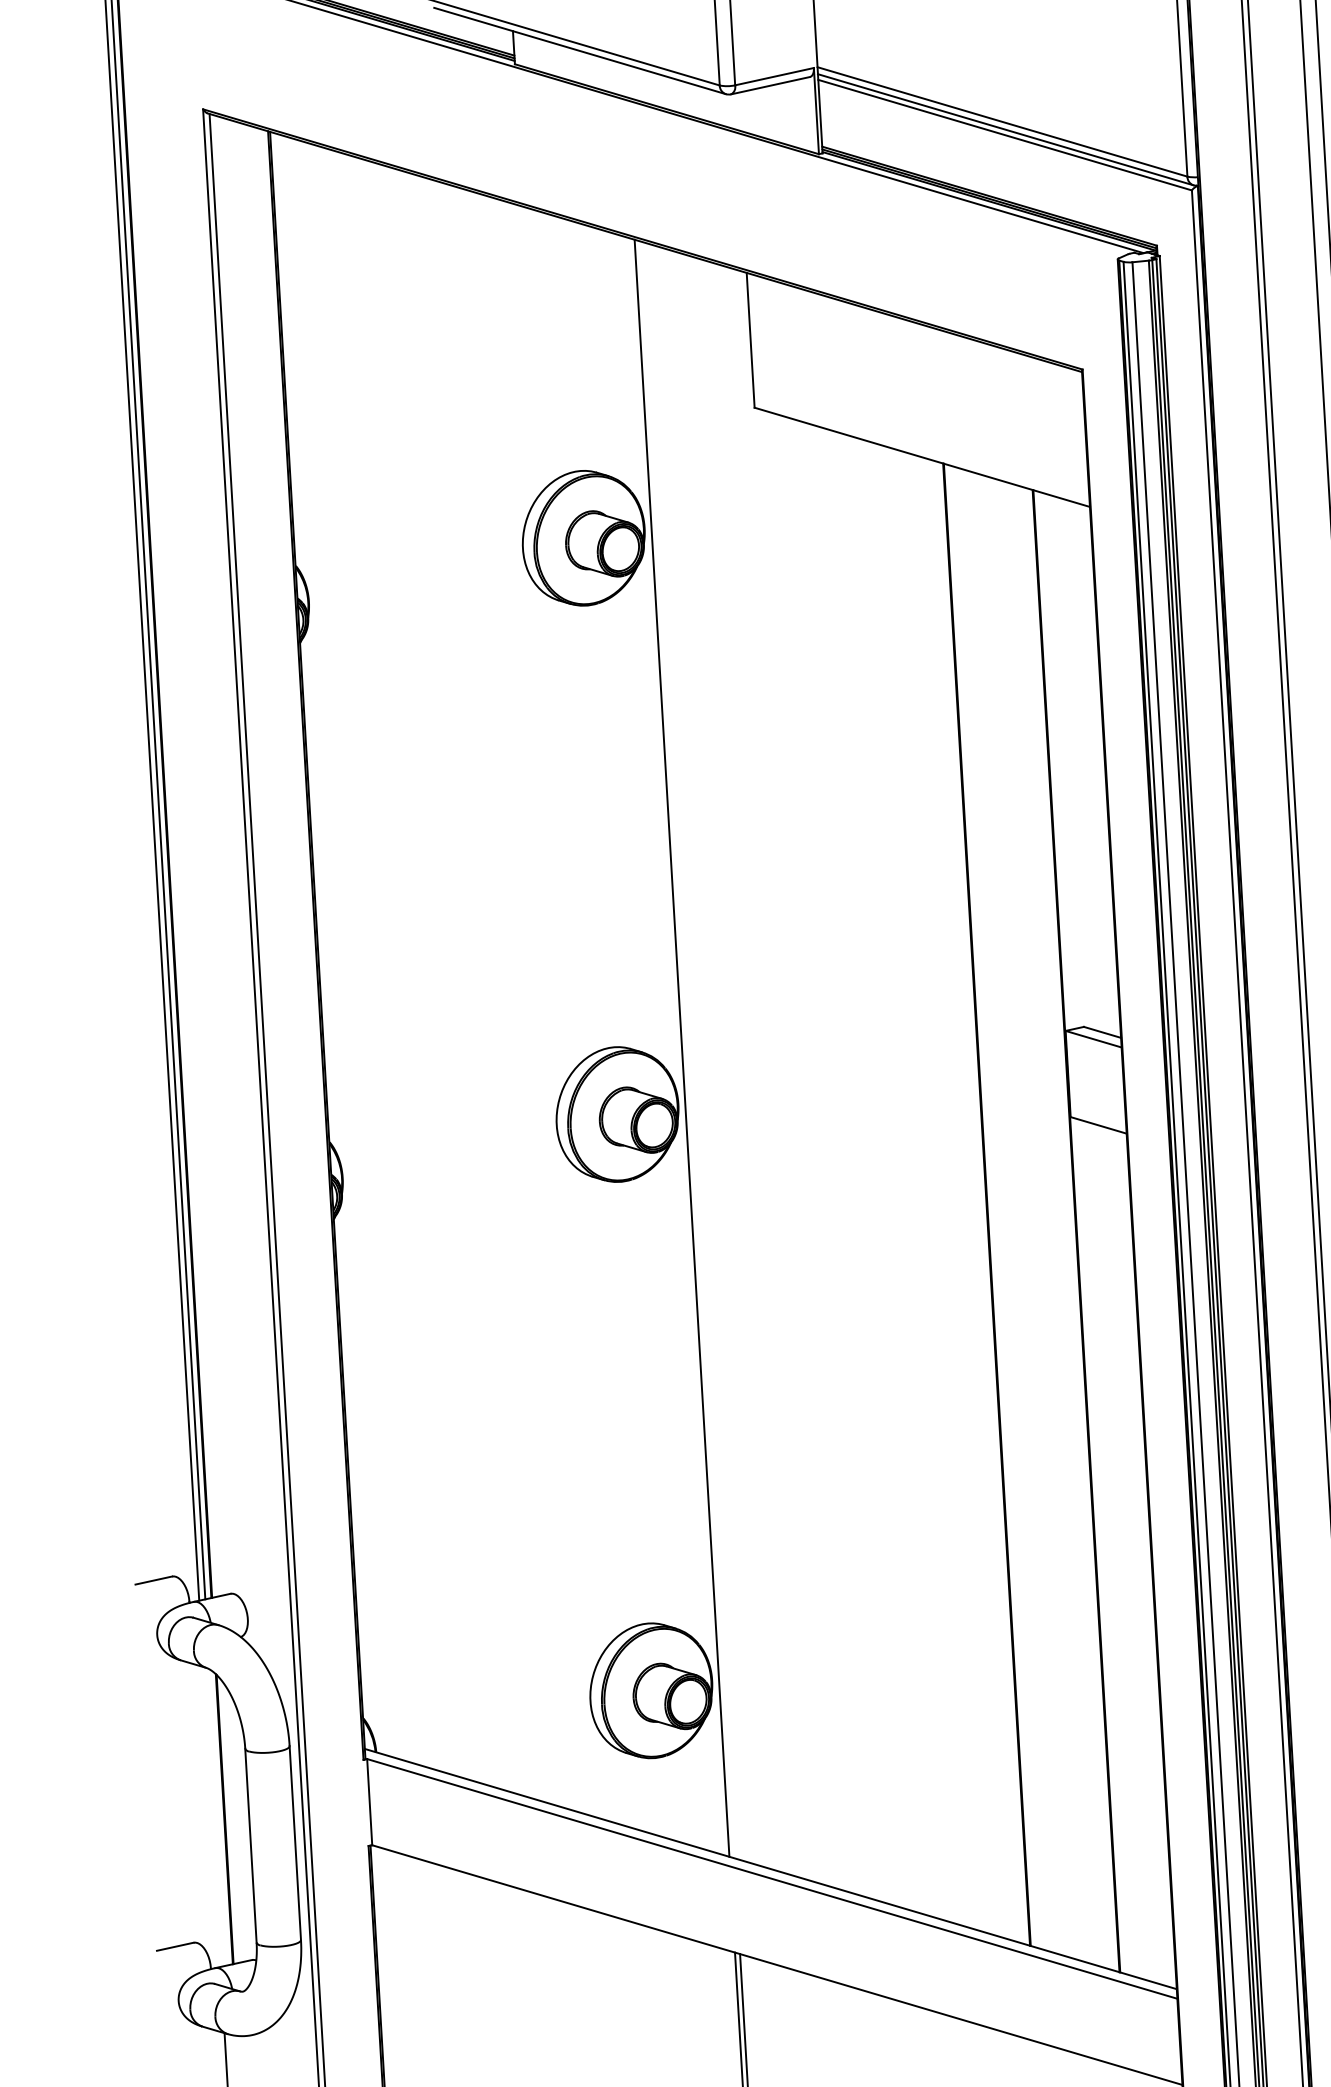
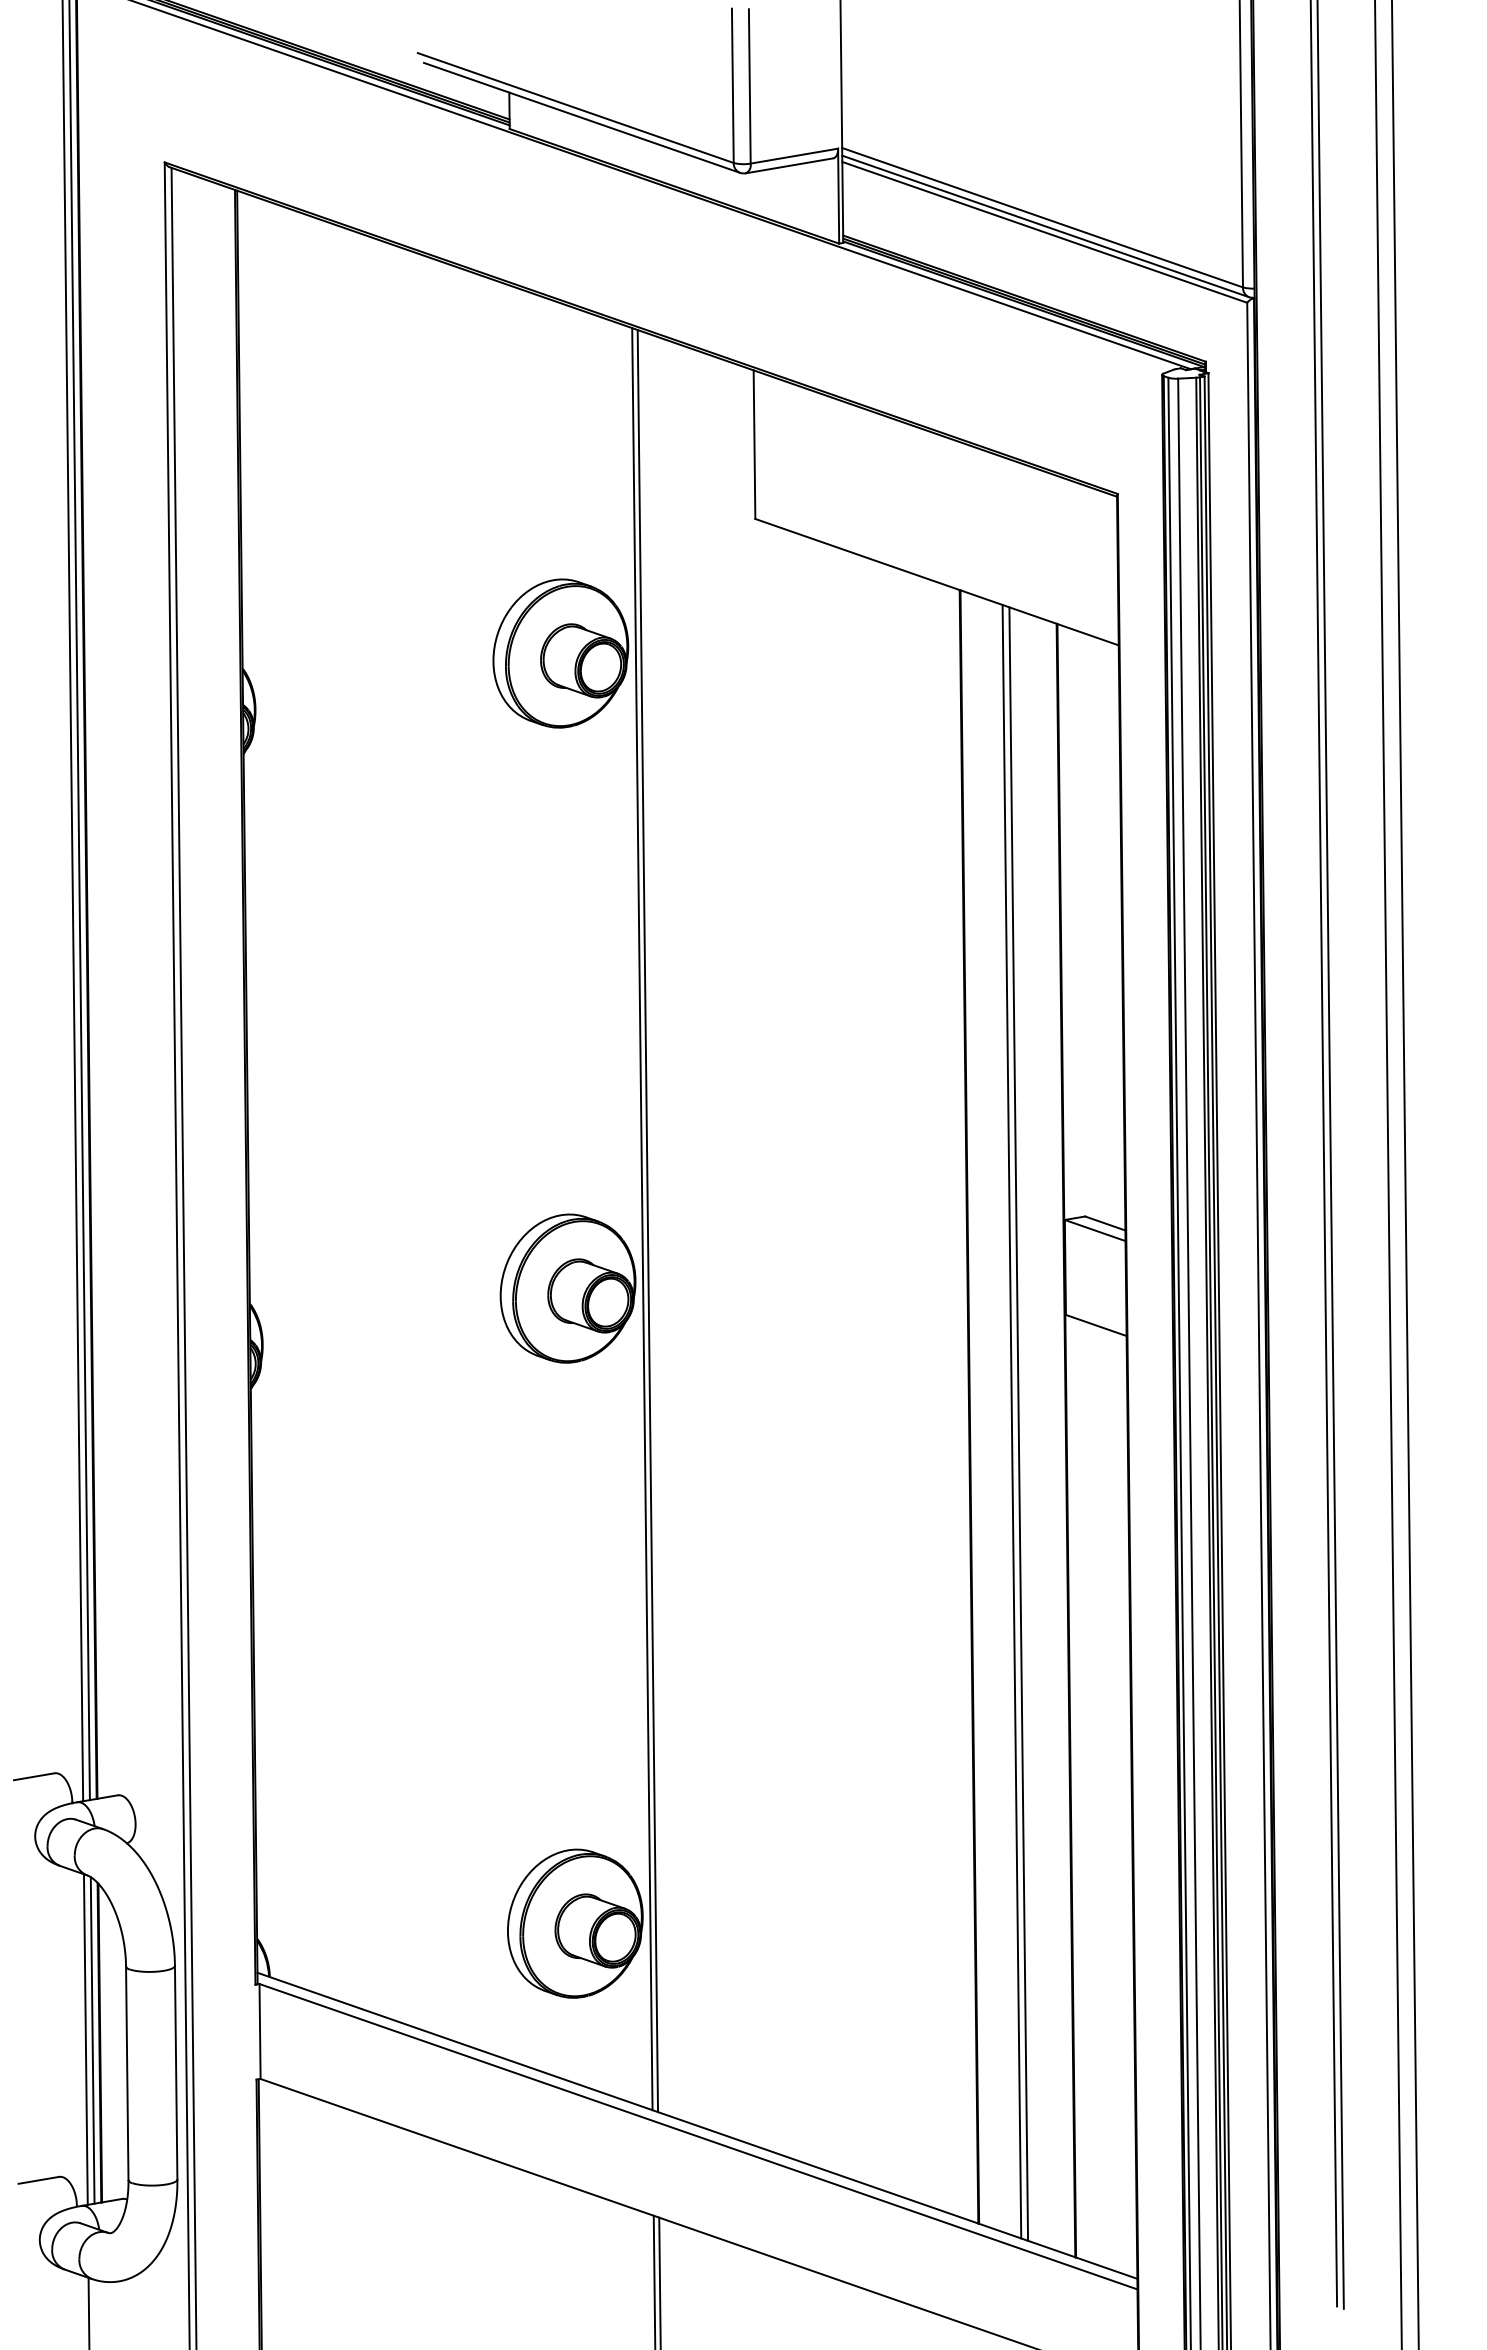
line: (686, 1050) -> (647, 1221), added
line: (1025, 1216) -> (1011, 1421), added
line: (1032, 1217) -> (1018, 1423), added
line: (211, 1816) -> (85, 2039), added
line: (217, 1817) -> (92, 2040), added

